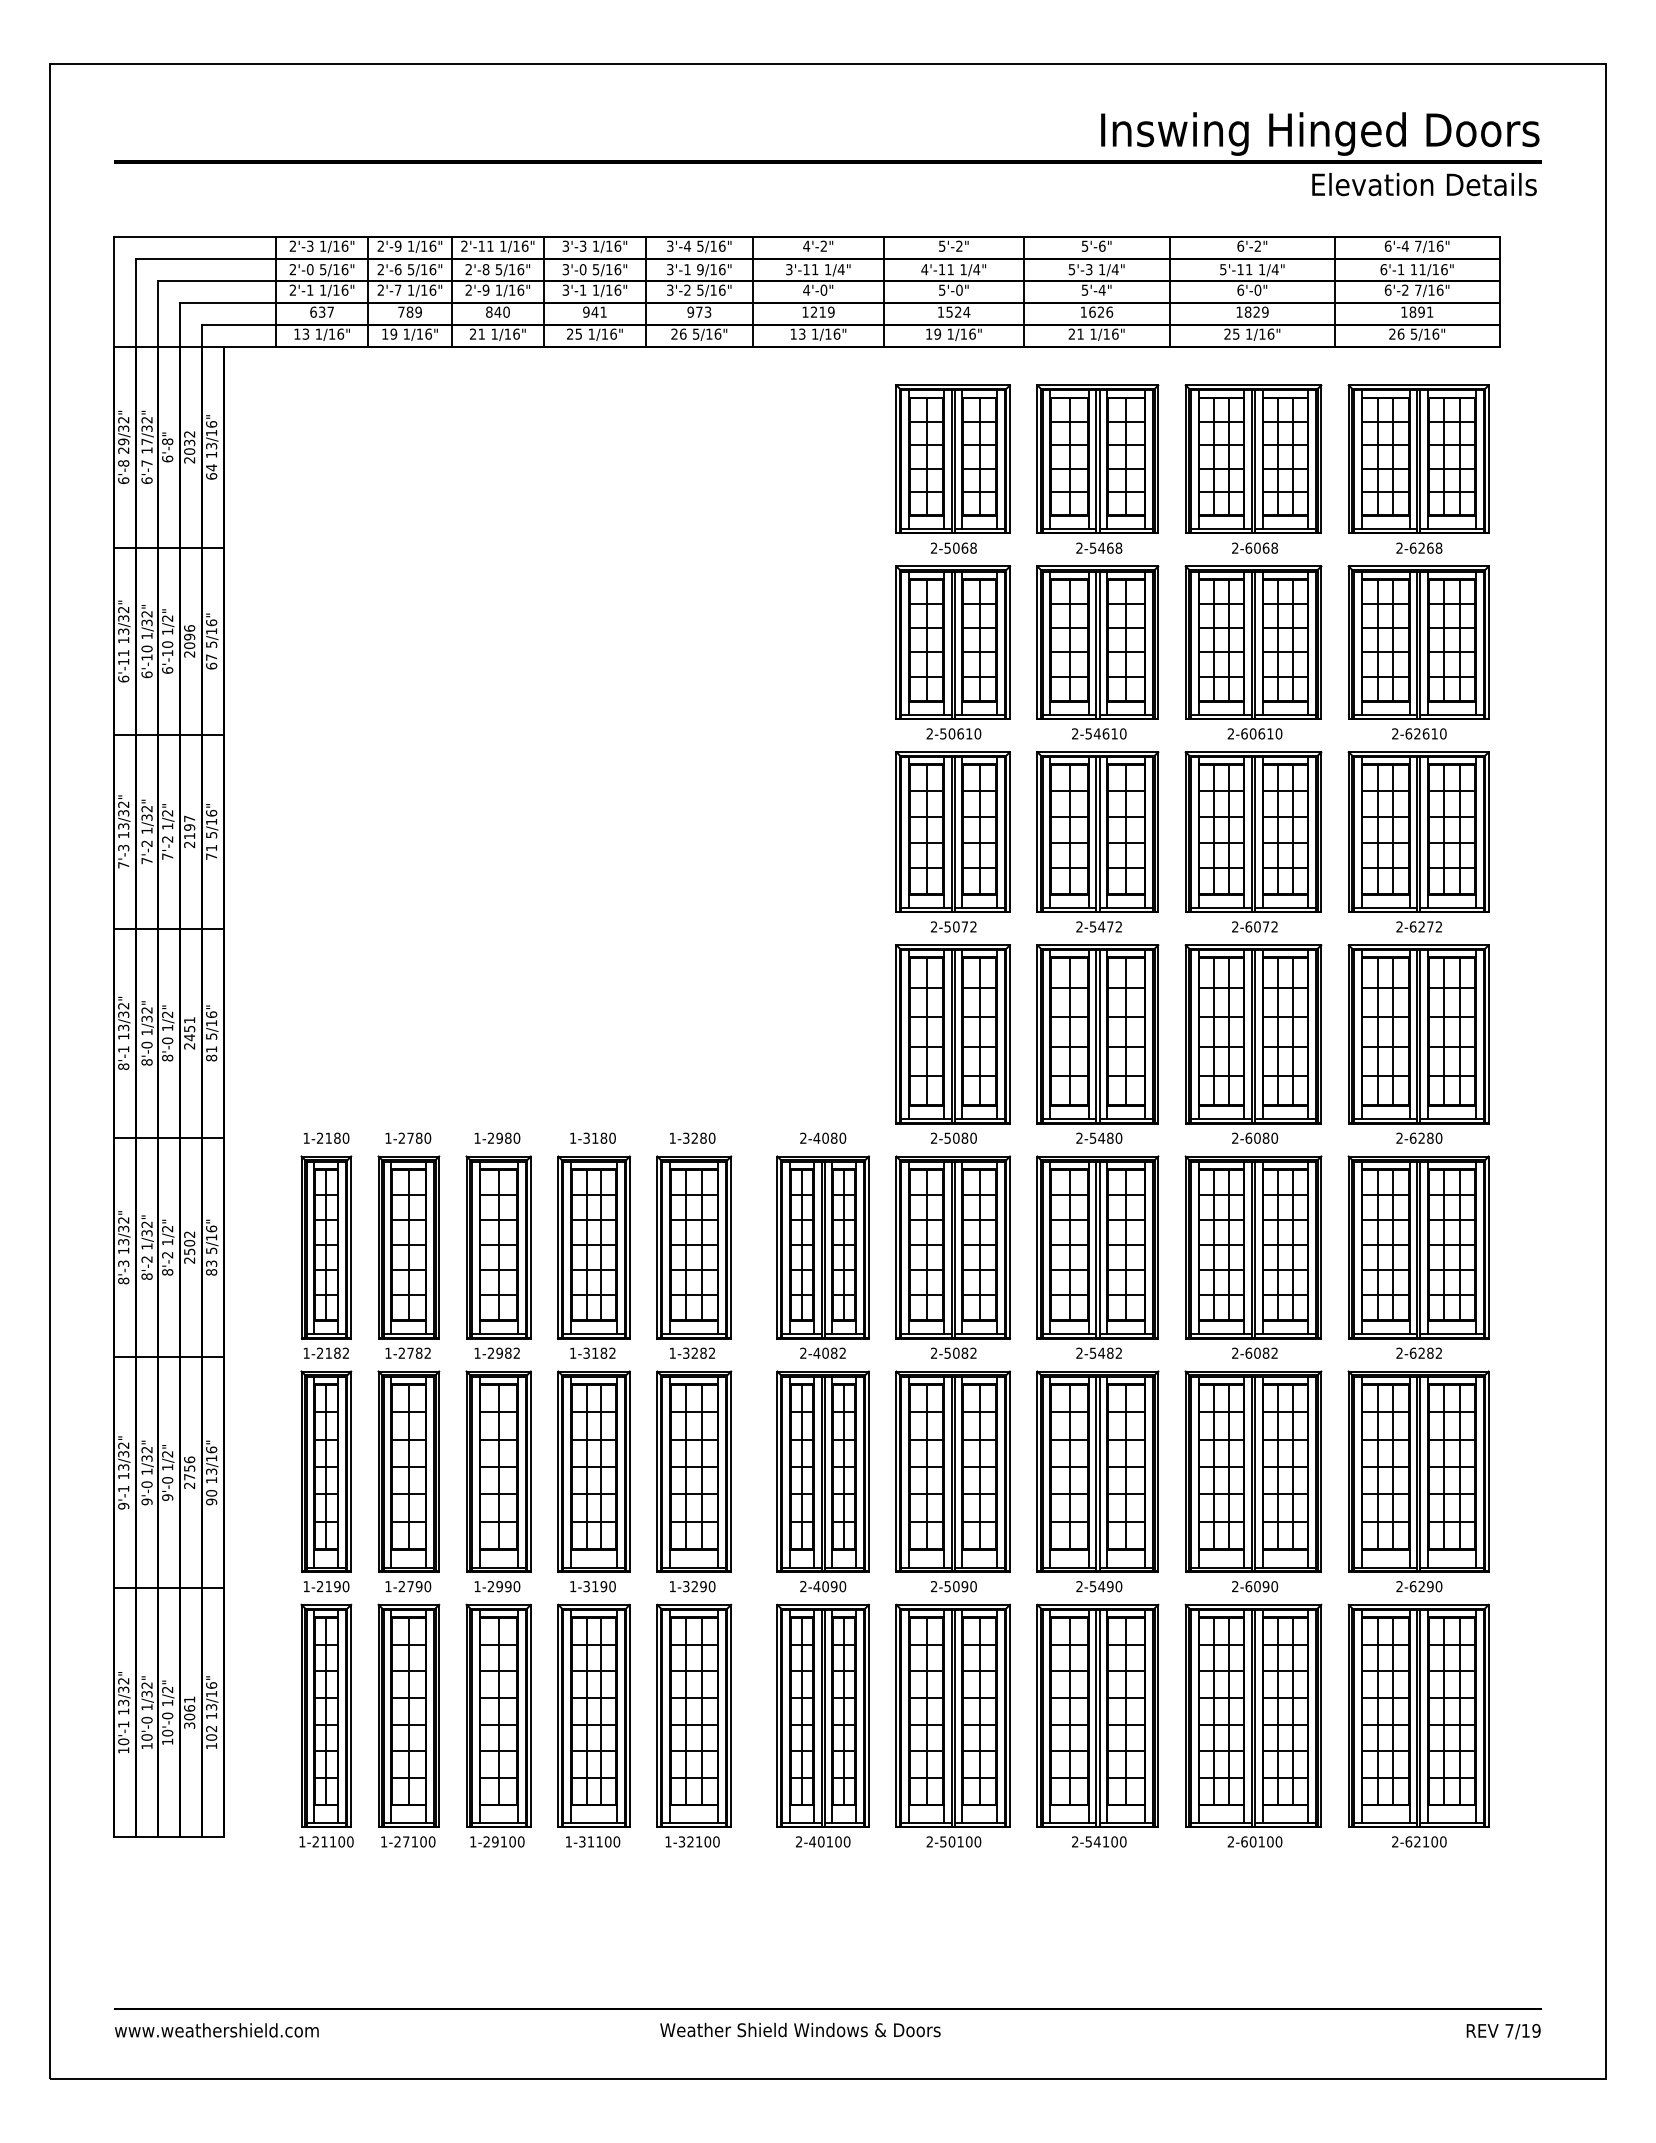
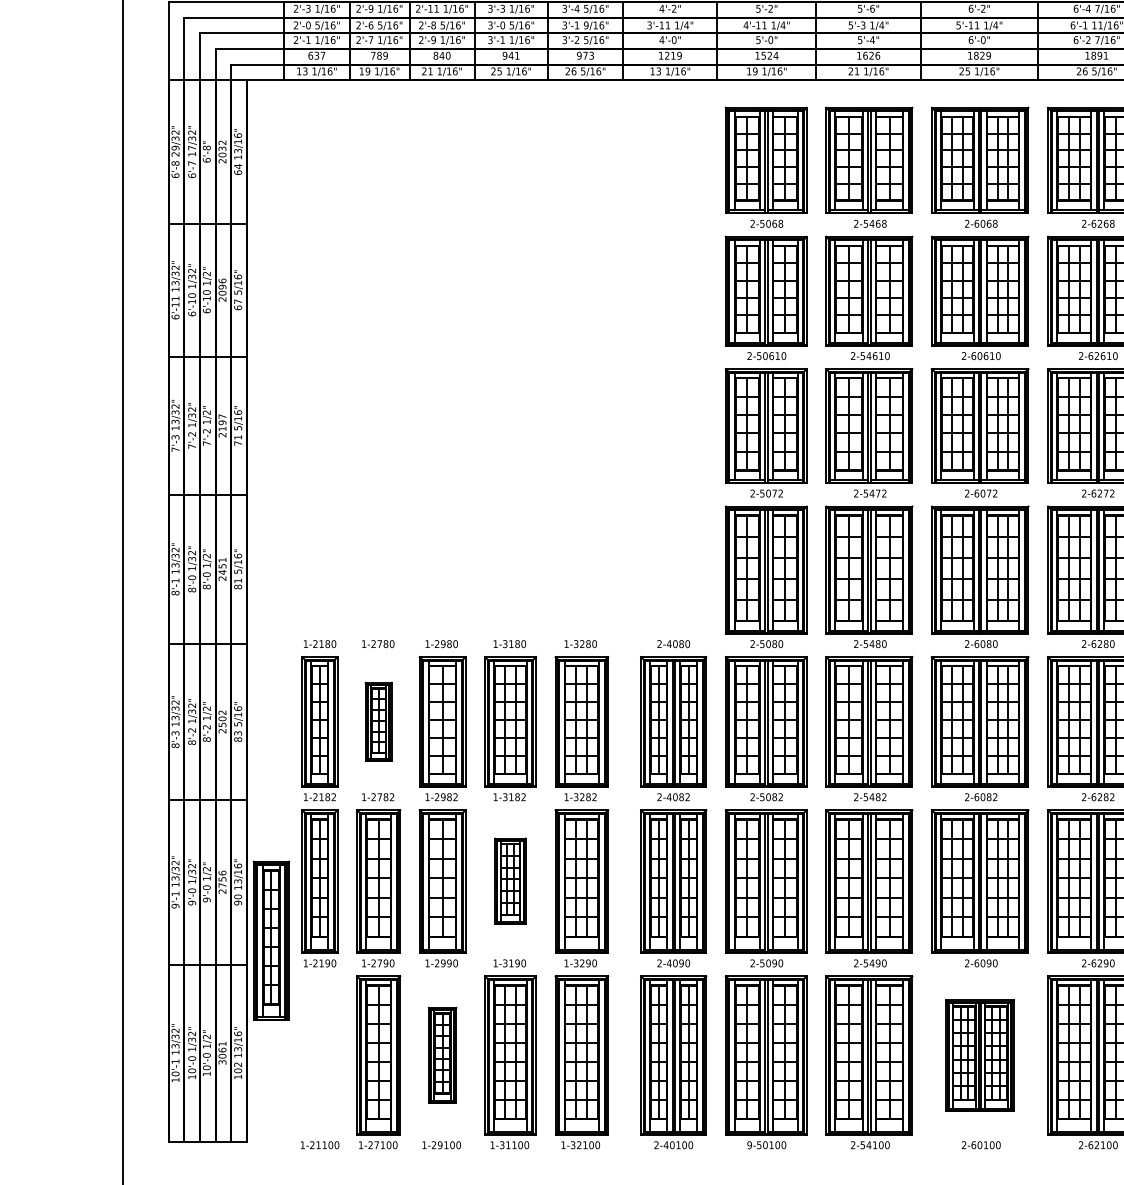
part: (408, 1247) -> (378, 721), size x0.6
part: (593, 1471) -> (510, 881), size x0.6
part: (326, 1715) -> (271, 940), moved
part: (498, 1715) -> (442, 1055), size x0.6
part: (1253, 1715) -> (980, 1055), size x0.7
text: (929, 1841) -> (749, 1144), 2-50100 -> 9-50100

